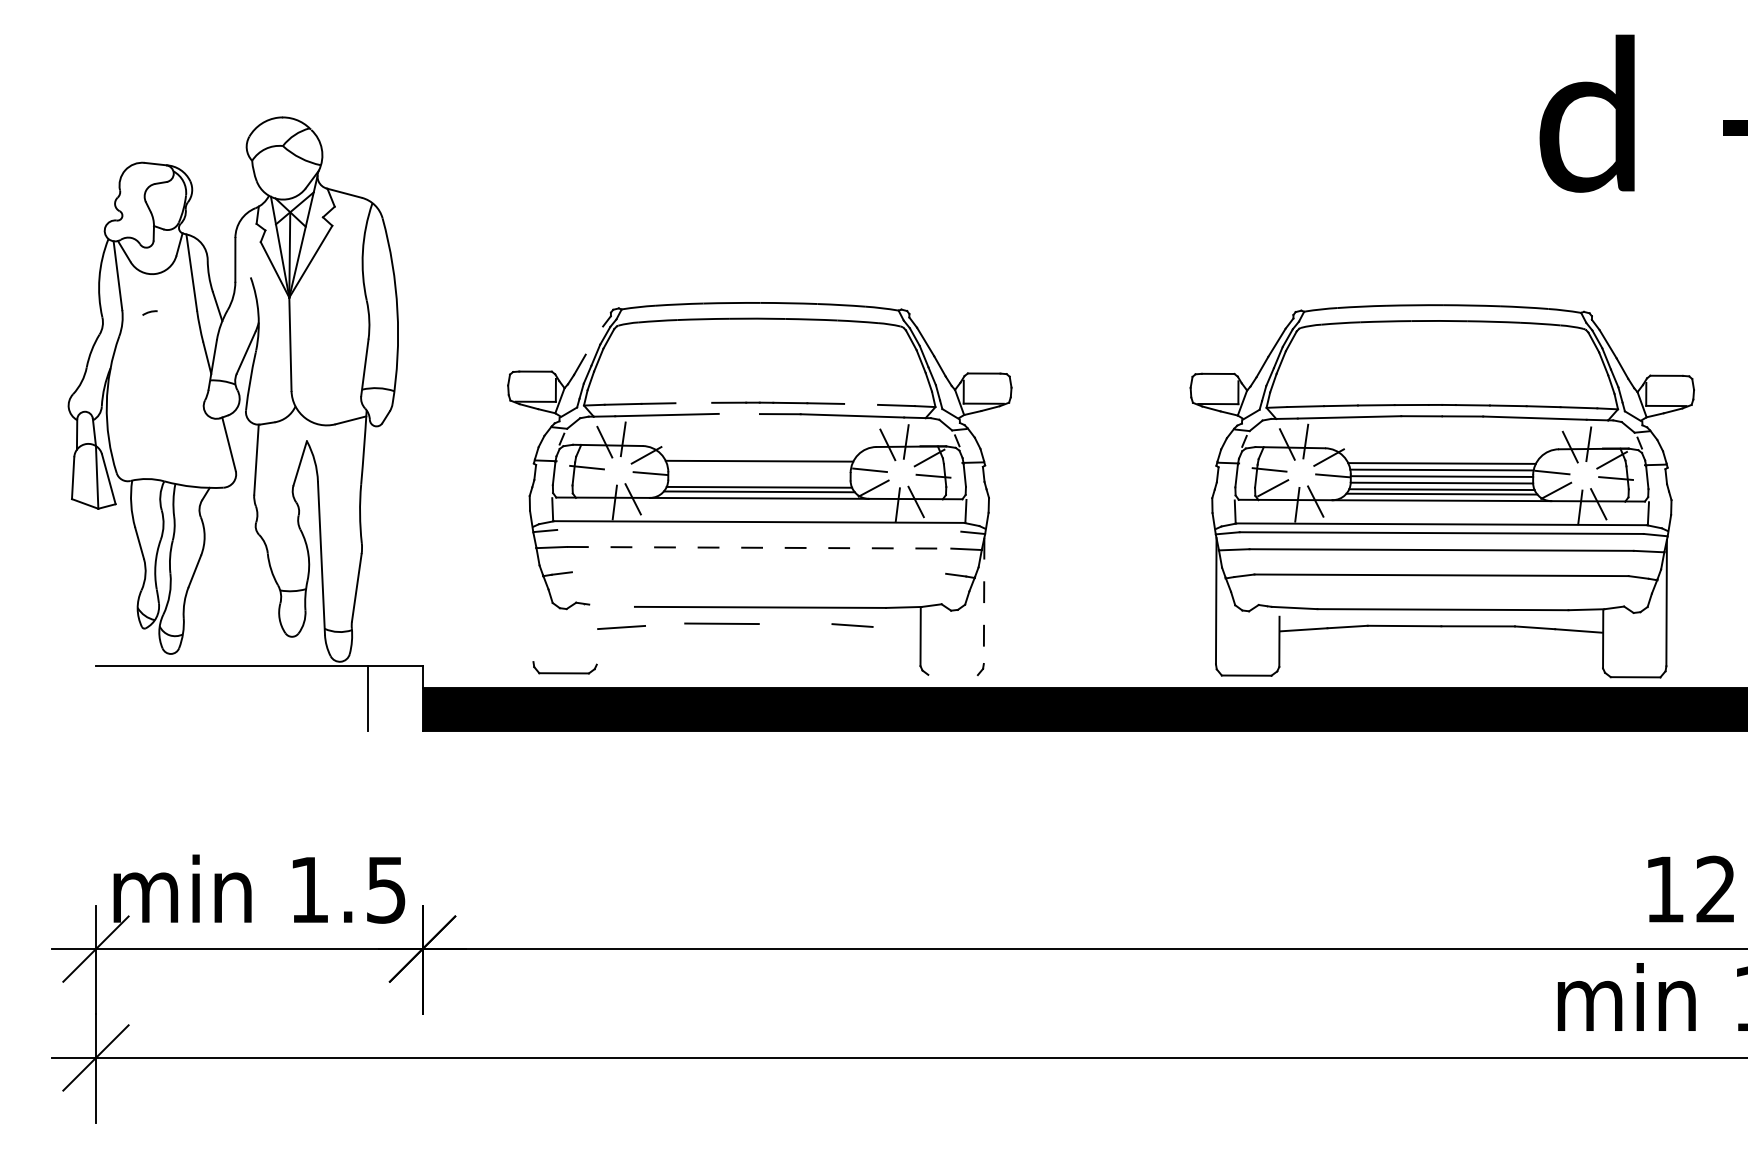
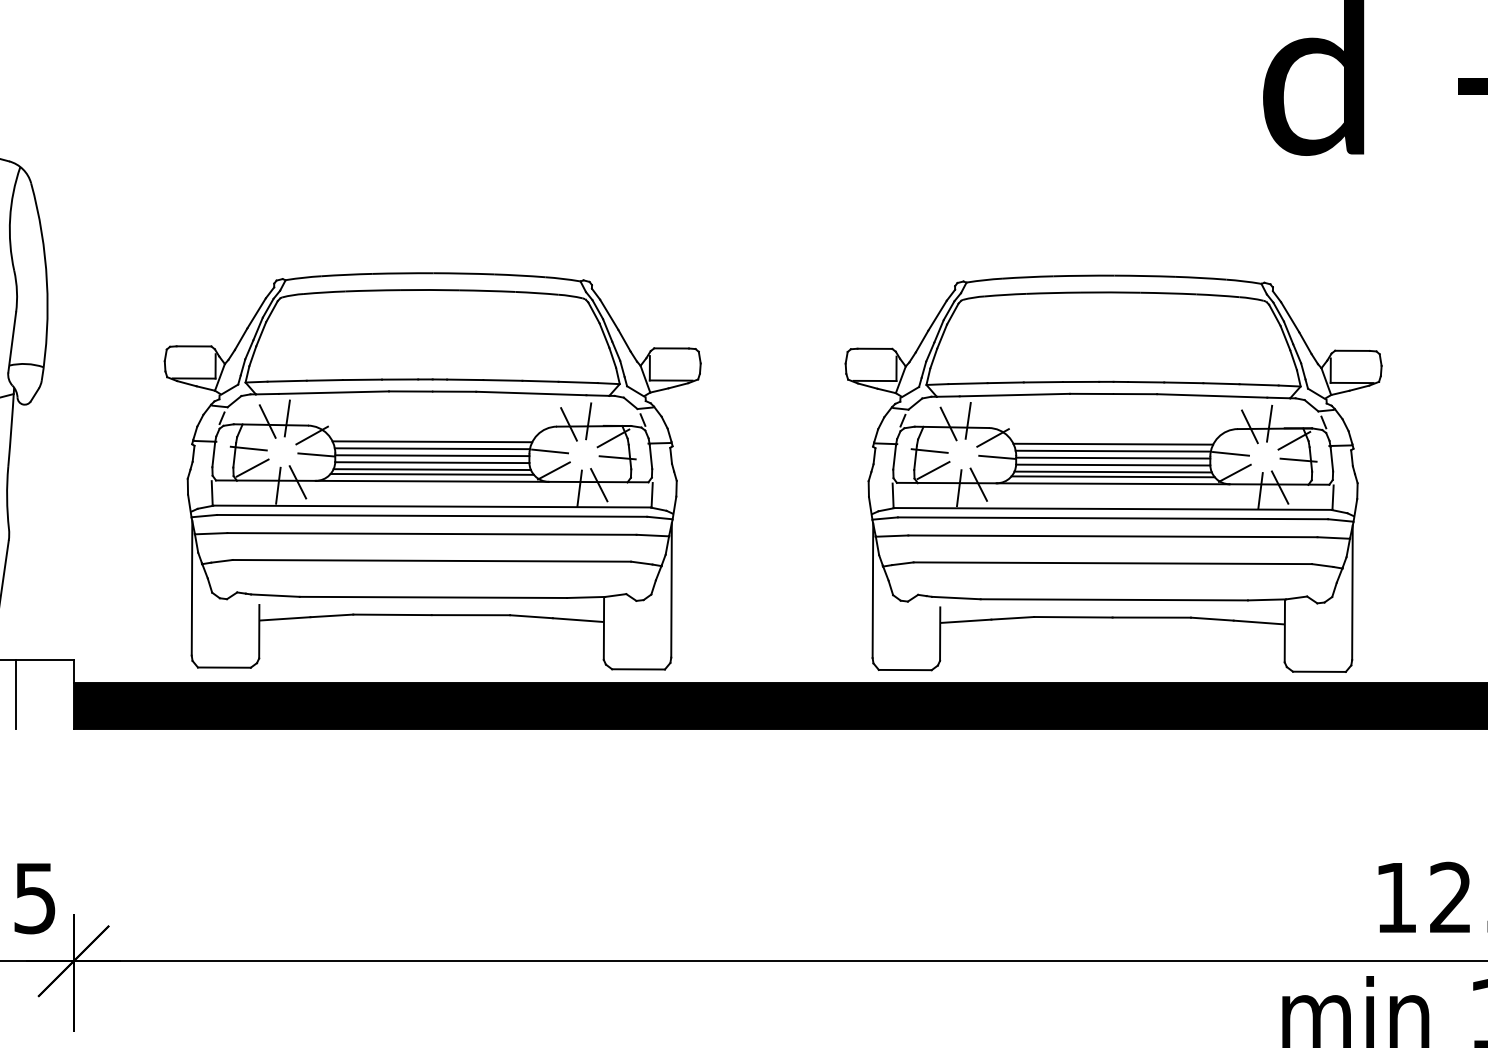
line: (594, 340) -> (256, 313), added
line: (693, 402) -> (362, 379), added
line: (861, 403) -> (540, 380), added
line: (738, 413) -> (410, 390), added
line: (759, 467) -> (432, 448), added
line: (759, 473) -> (432, 454), added
line: (759, 480) -> (432, 462), added
line: (590, 485) -> (252, 467), added
part: (1441, 491) -> (1112, 474), moved
line: (759, 530) -> (432, 515), added
line: (759, 547) -> (432, 533), dashed -> solid
line: (758, 572) -> (431, 560), added
line: (533, 598) -> (191, 587), added
line: (984, 601) -> (671, 591), dashed -> solid
line: (611, 605) -> (274, 595), added
line: (665, 624) -> (332, 615), added
line: (795, 624) -> (470, 615), added
line: (895, 628) -> (577, 619), added
line: (596, 639) -> (258, 631), added
line: (952, 674) -> (637, 668), added

